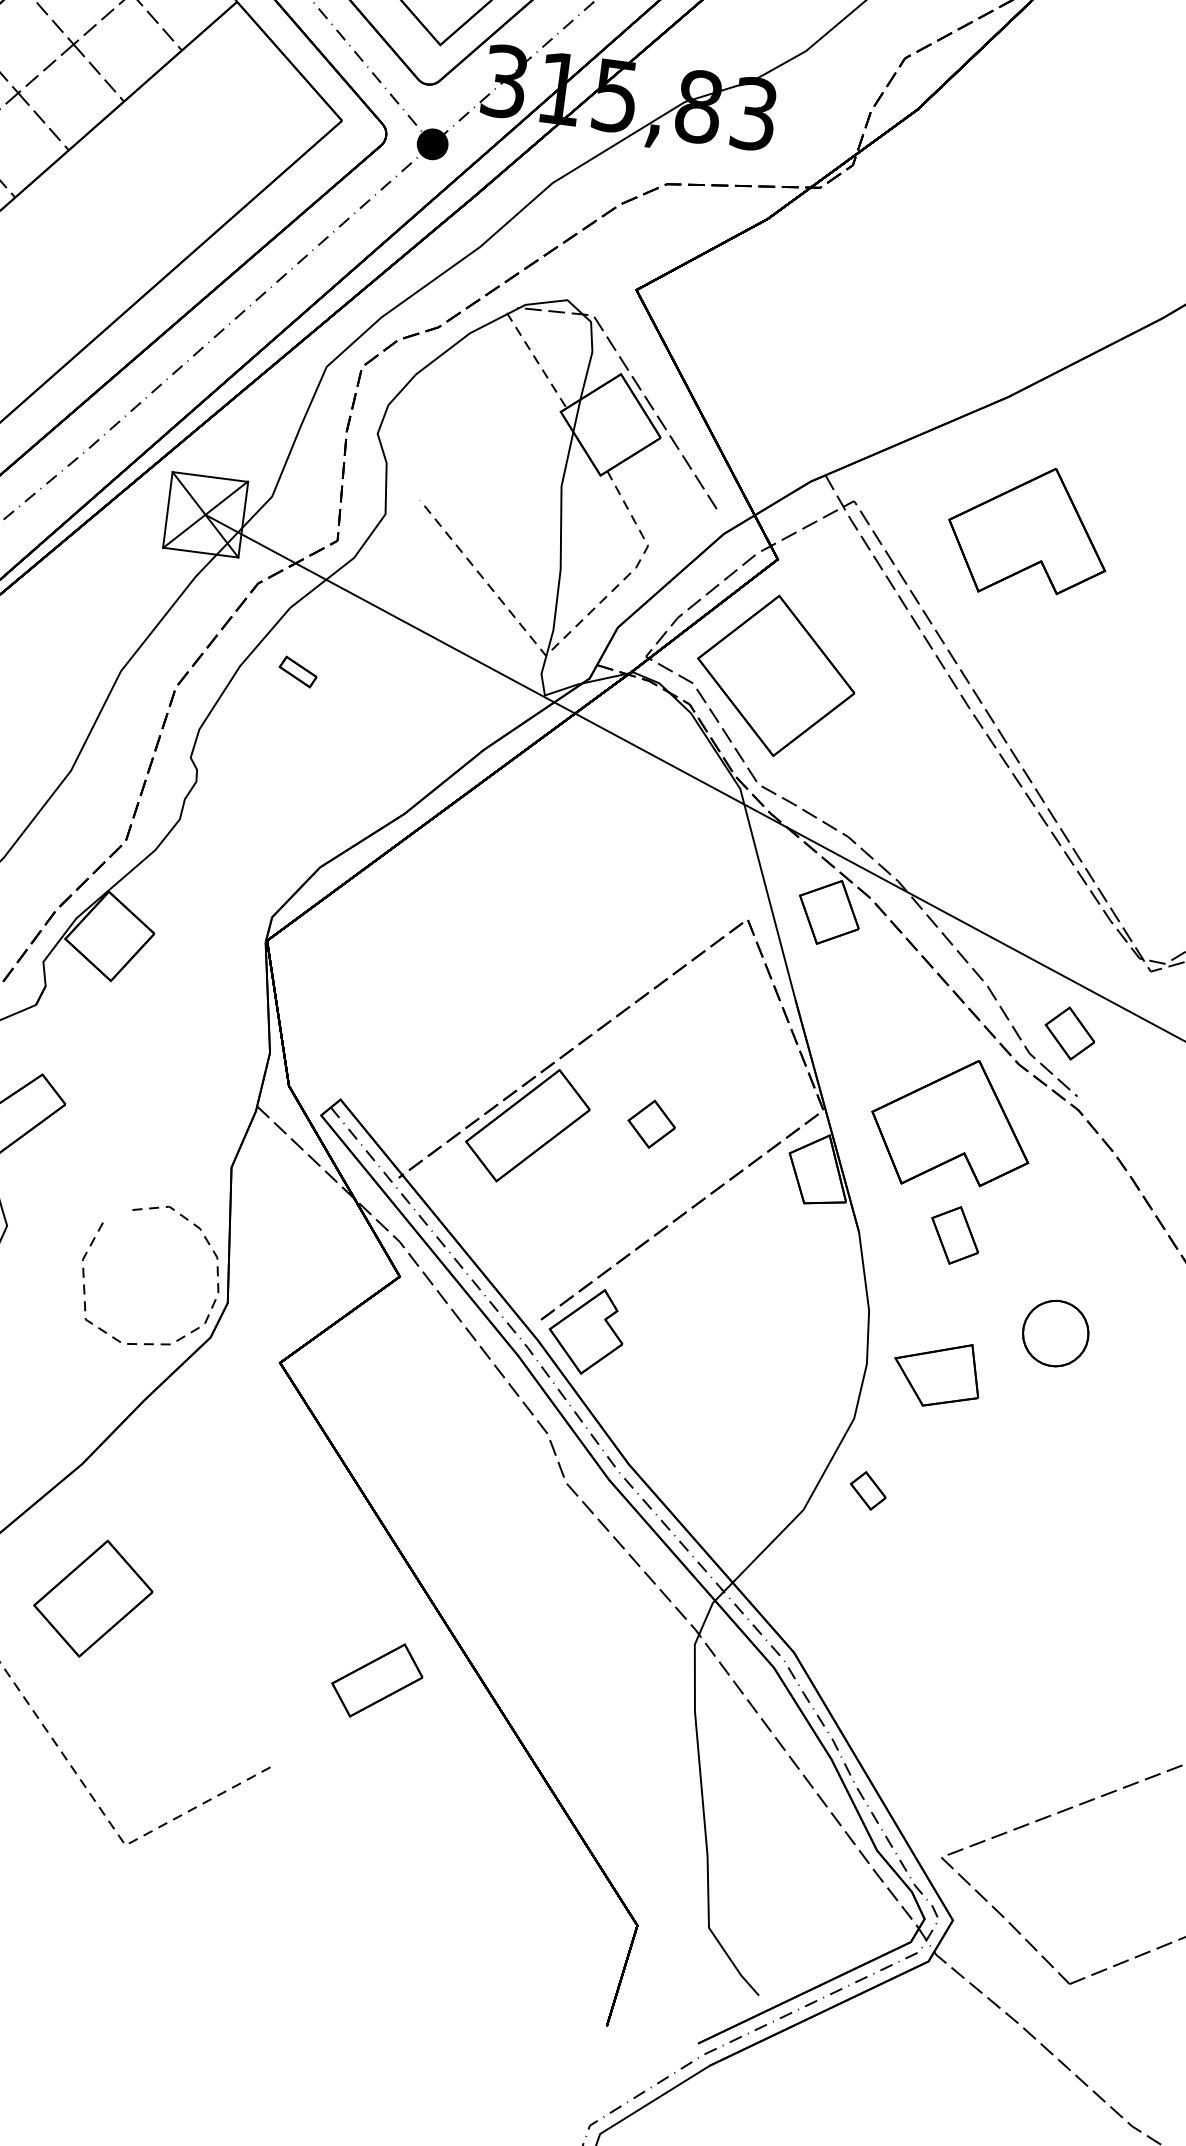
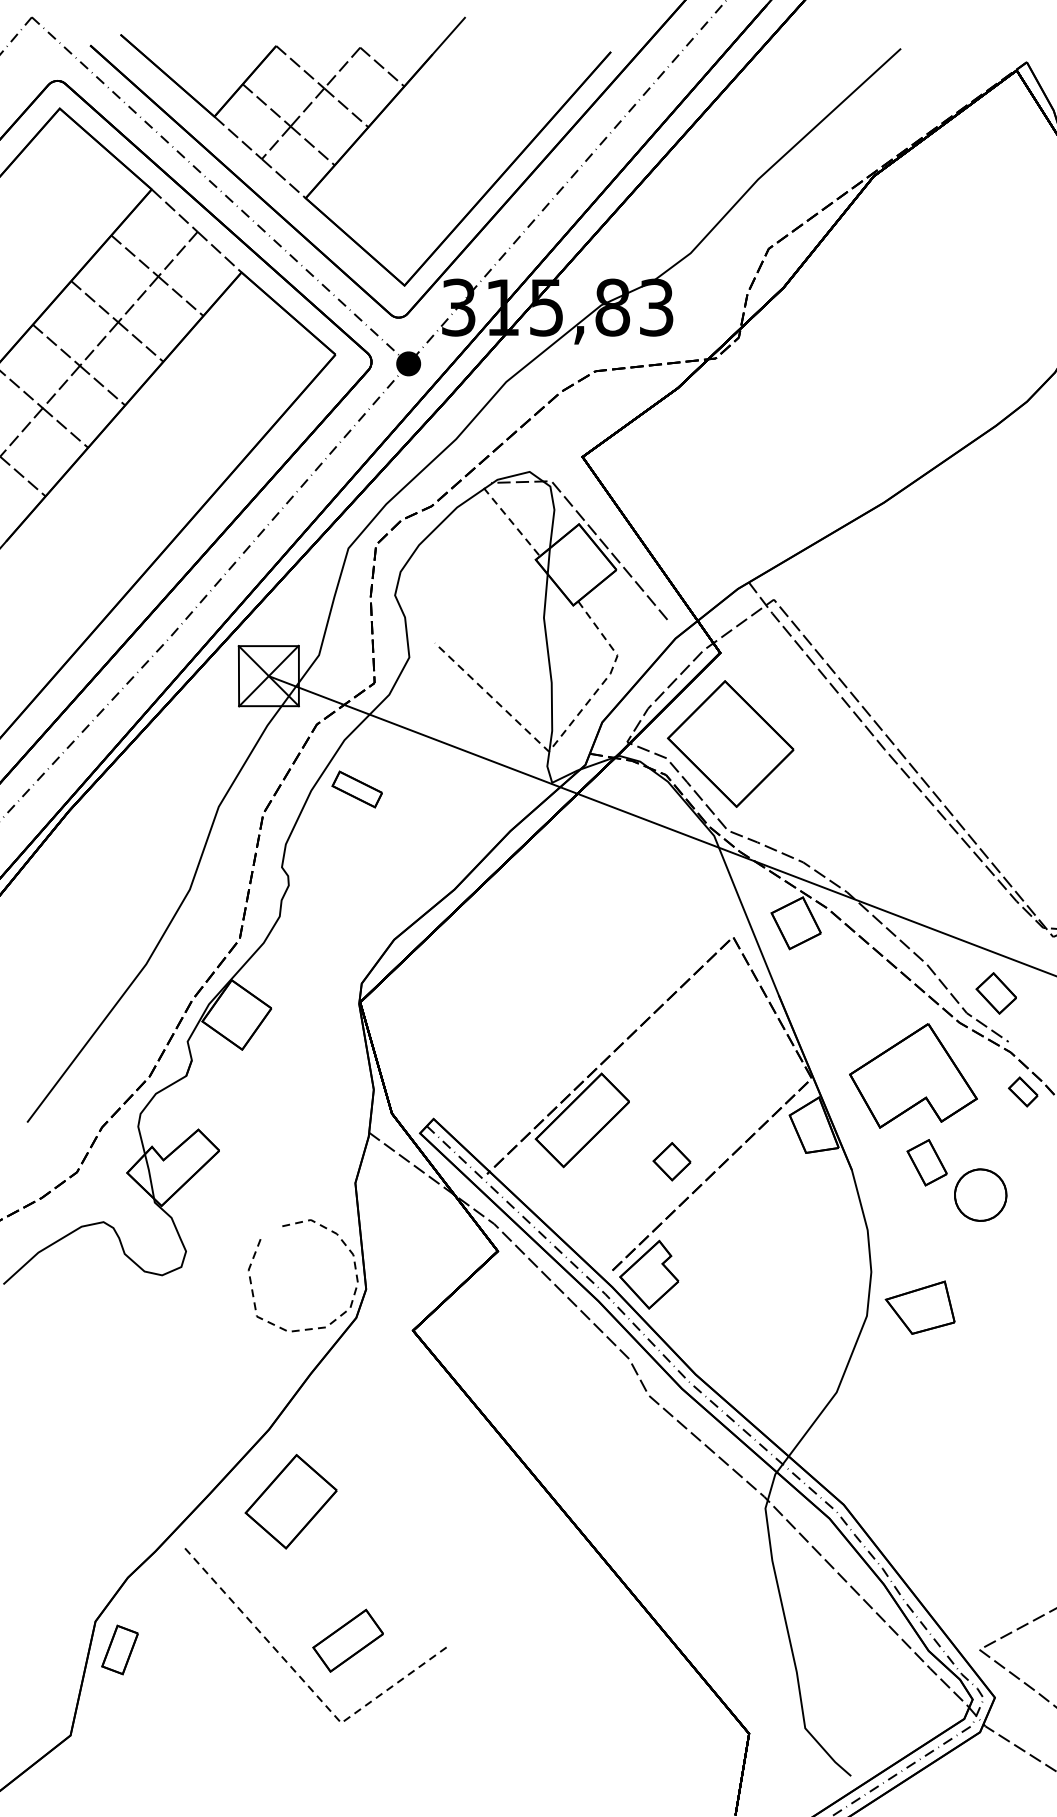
part: (1029, 531) -> (913, 605), removed
part: (297, 671) -> (356, 789), size x1.67
part: (651, 1123) -> (671, 1161), moved
part: (1055, 1332) -> (980, 1194), moved
part: (936, 1373) -> (919, 1307), moved
part: (868, 1490) -> (1023, 1091), moved
part: (92, 1598) -> (290, 1501), moved
part: (376, 1679) -> (347, 1640), moved

